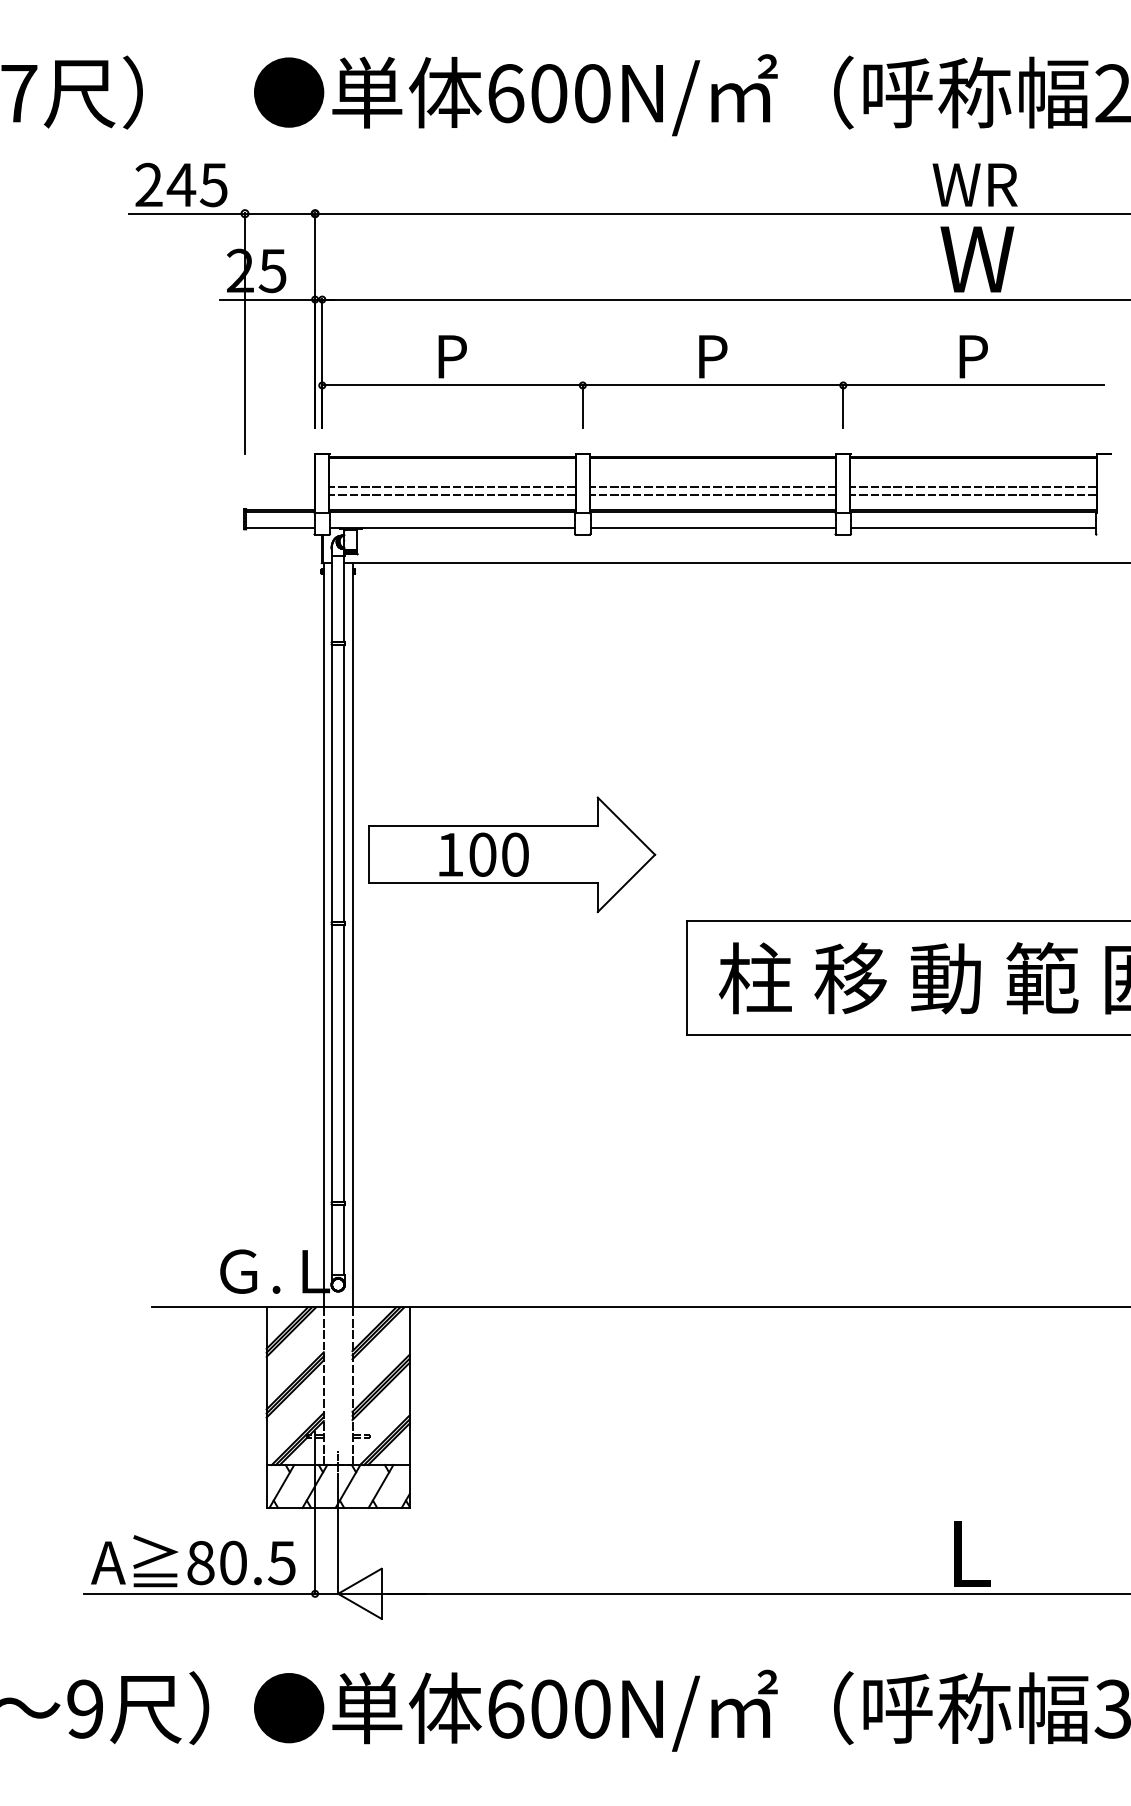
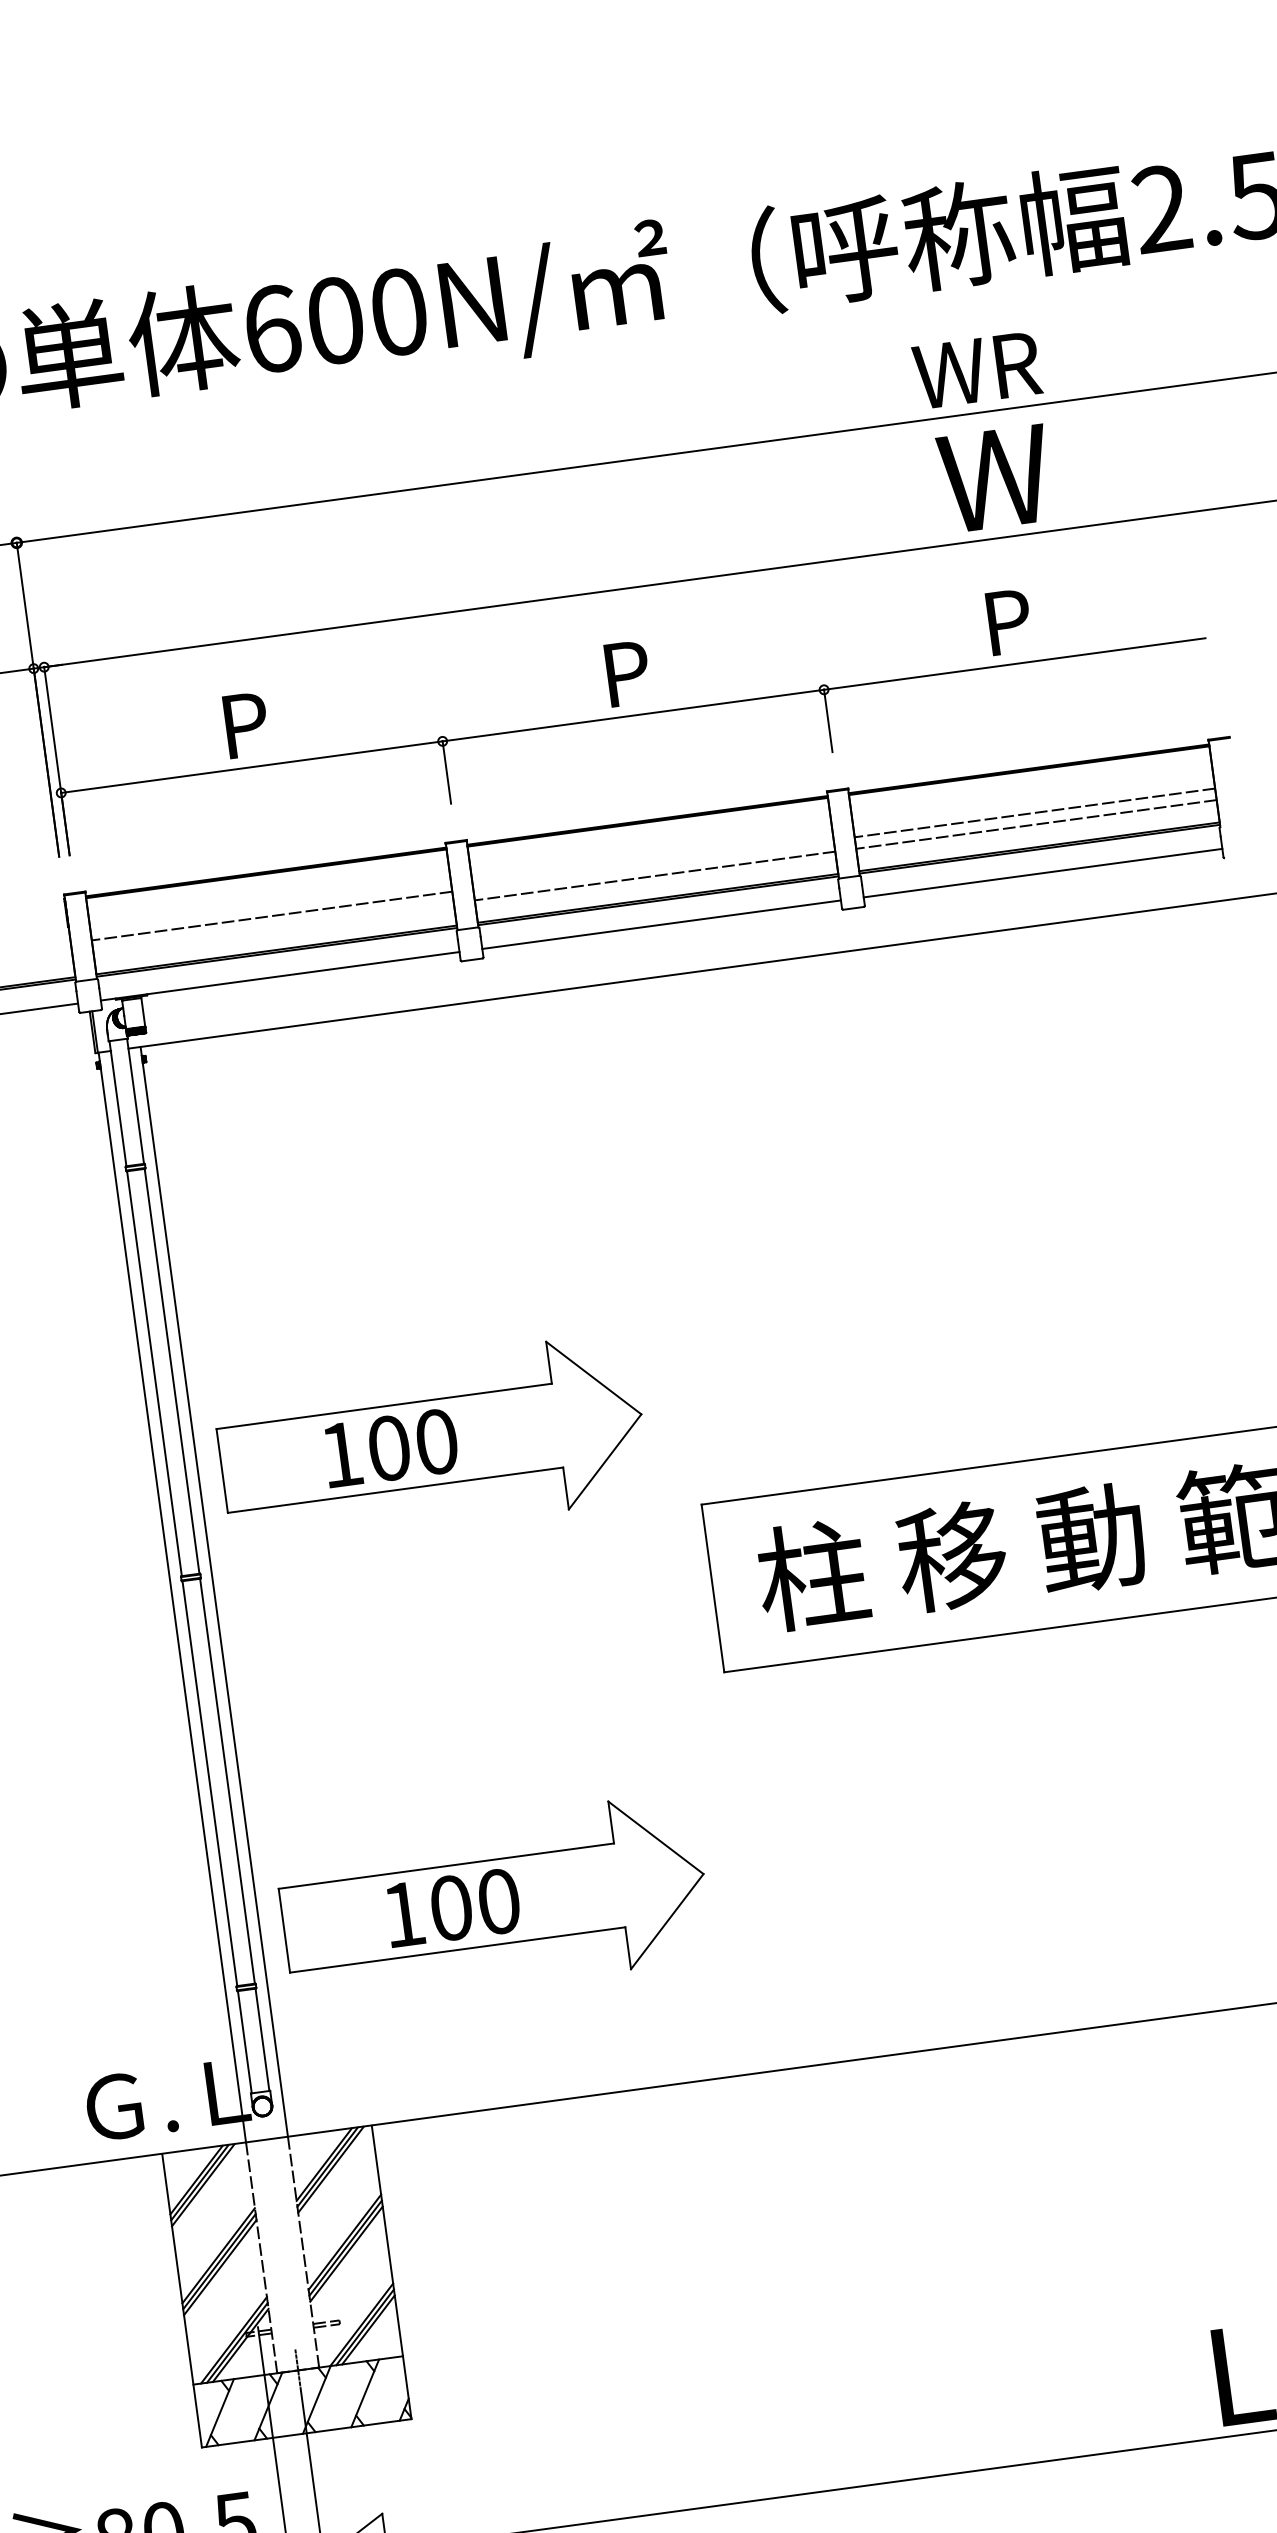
line: (712, 487) -> (652, 865), removed
line: (452, 495) -> (273, 928), removed
part: (512, 1168) -> (494, 1901), added

